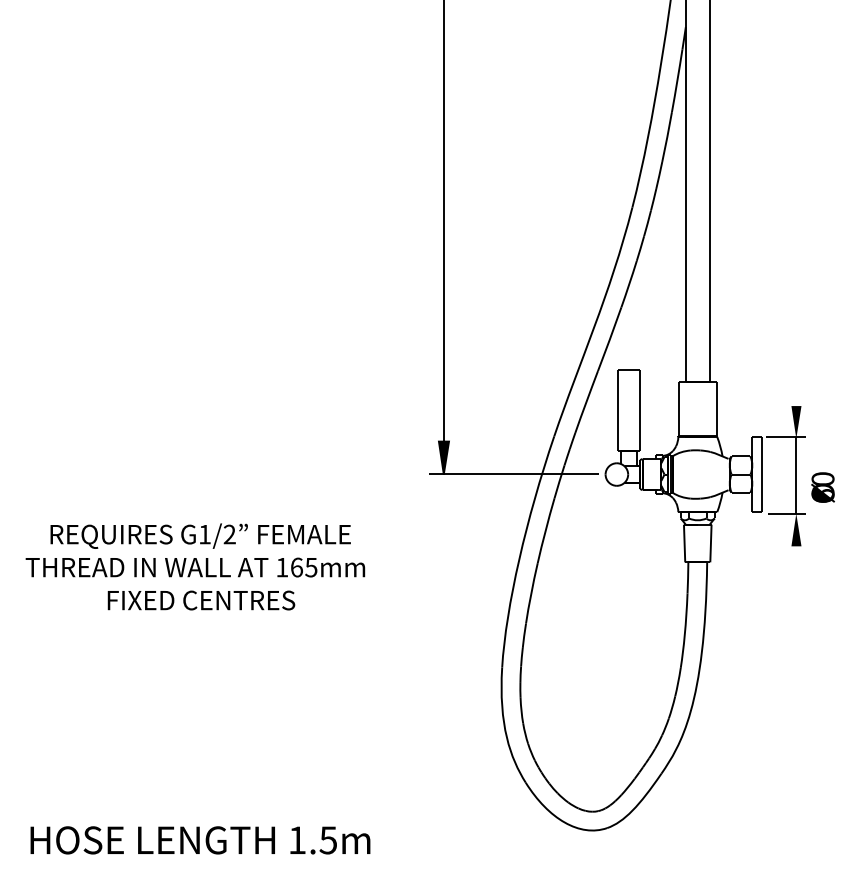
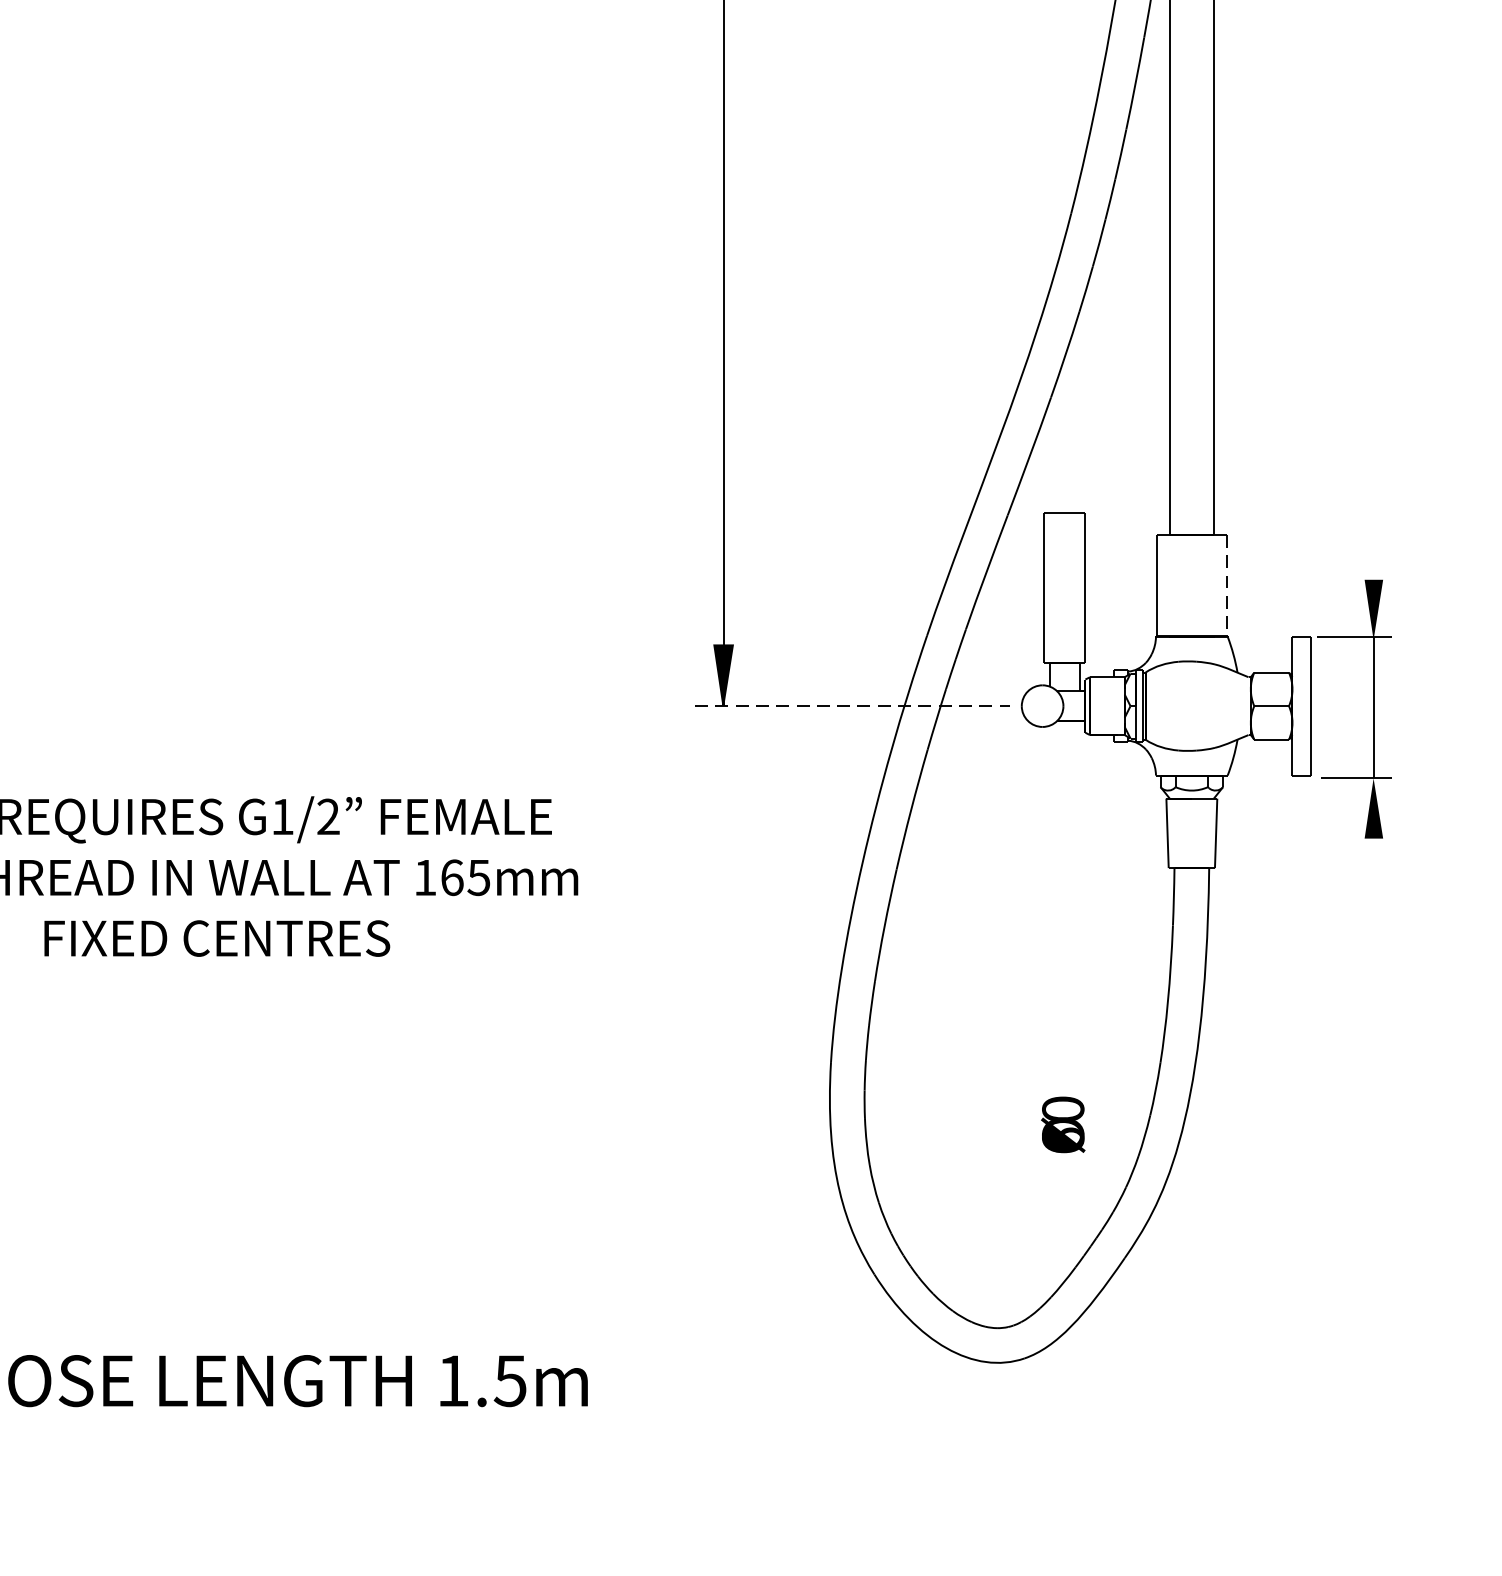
line: (716, 409) -> (1226, 586), solid -> dashed
line: (514, 474) -> (853, 706), solid -> dashed
text: (822, 487) -> (1062, 1124), moved
text: (201, 600) -> (217, 938), moved

